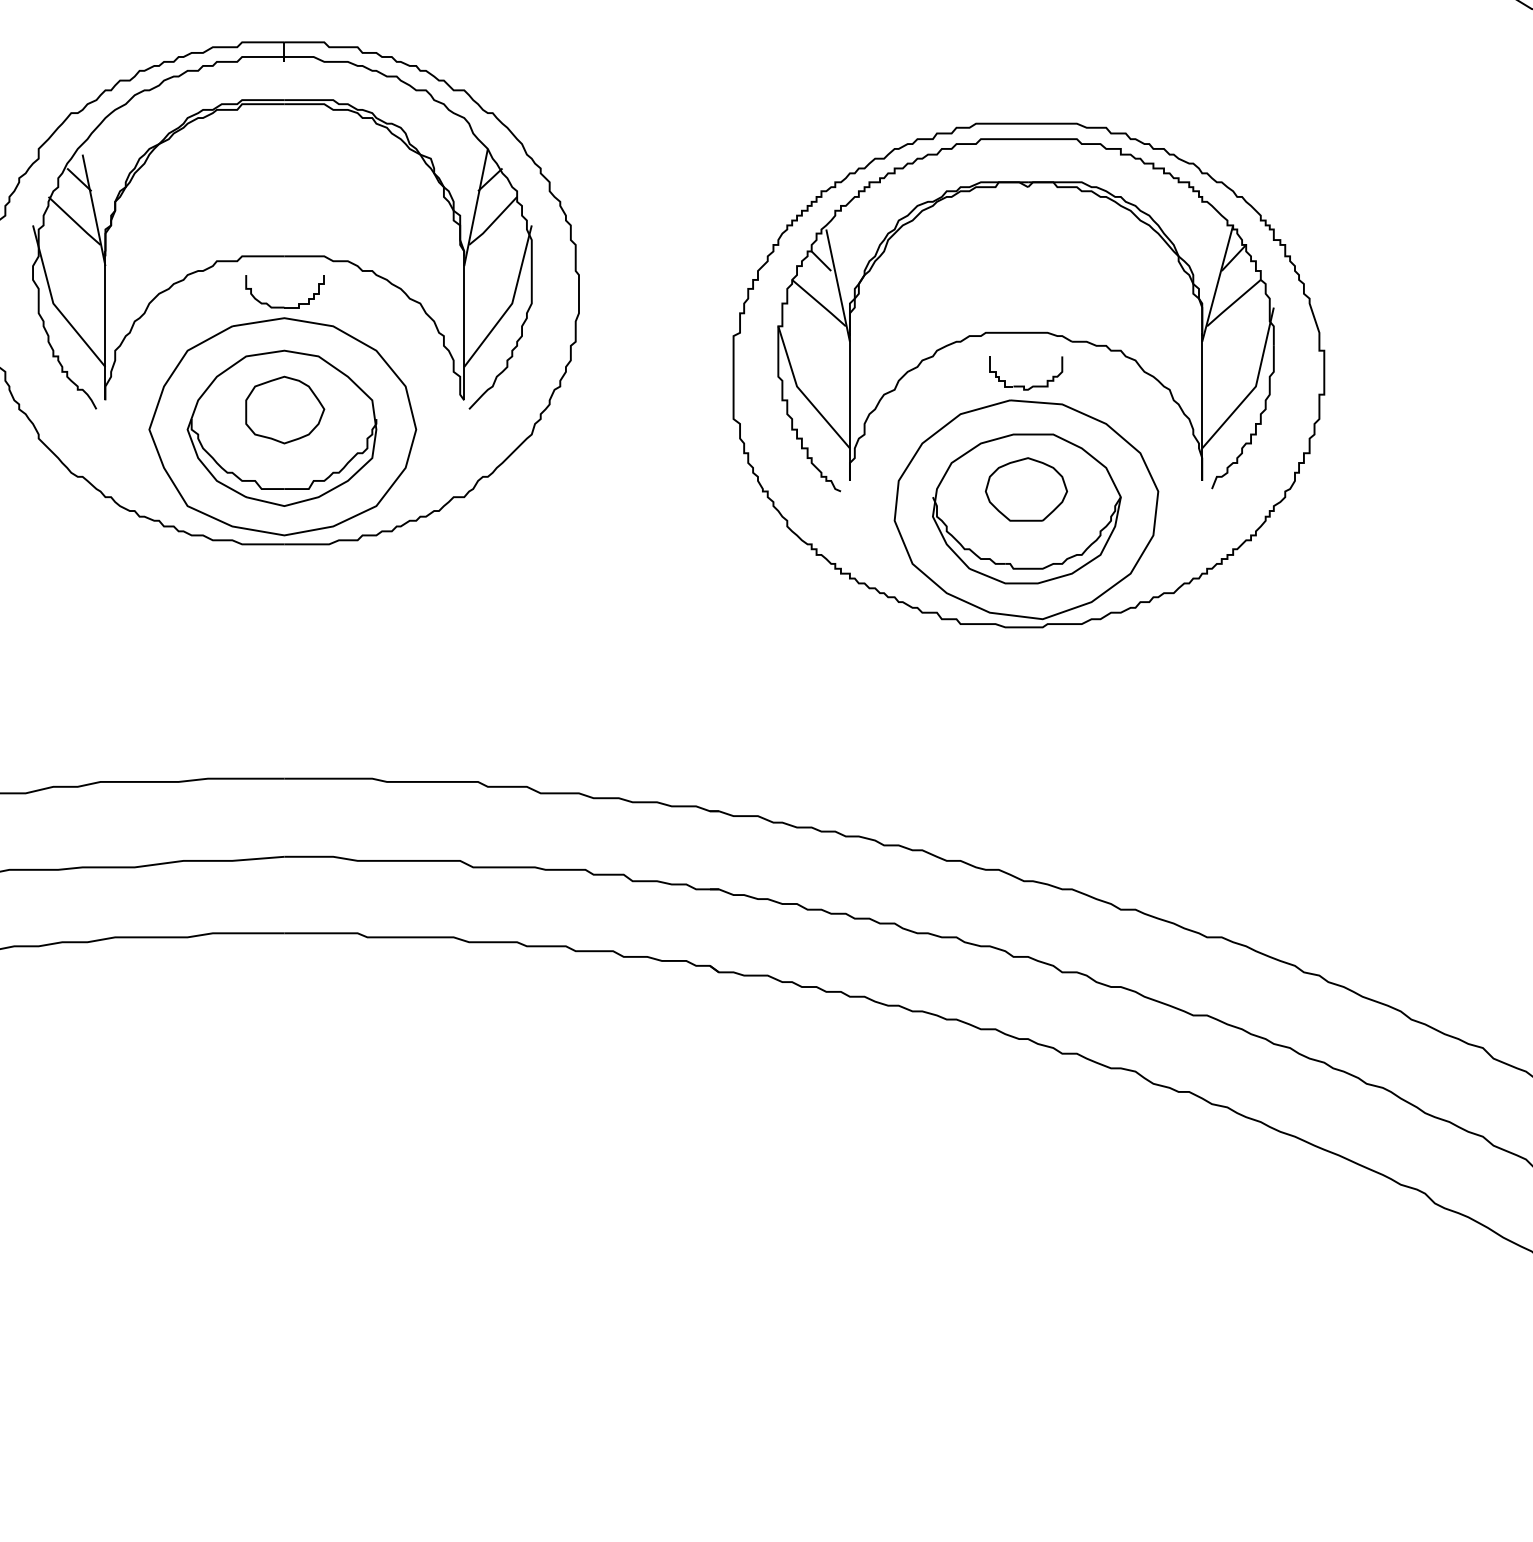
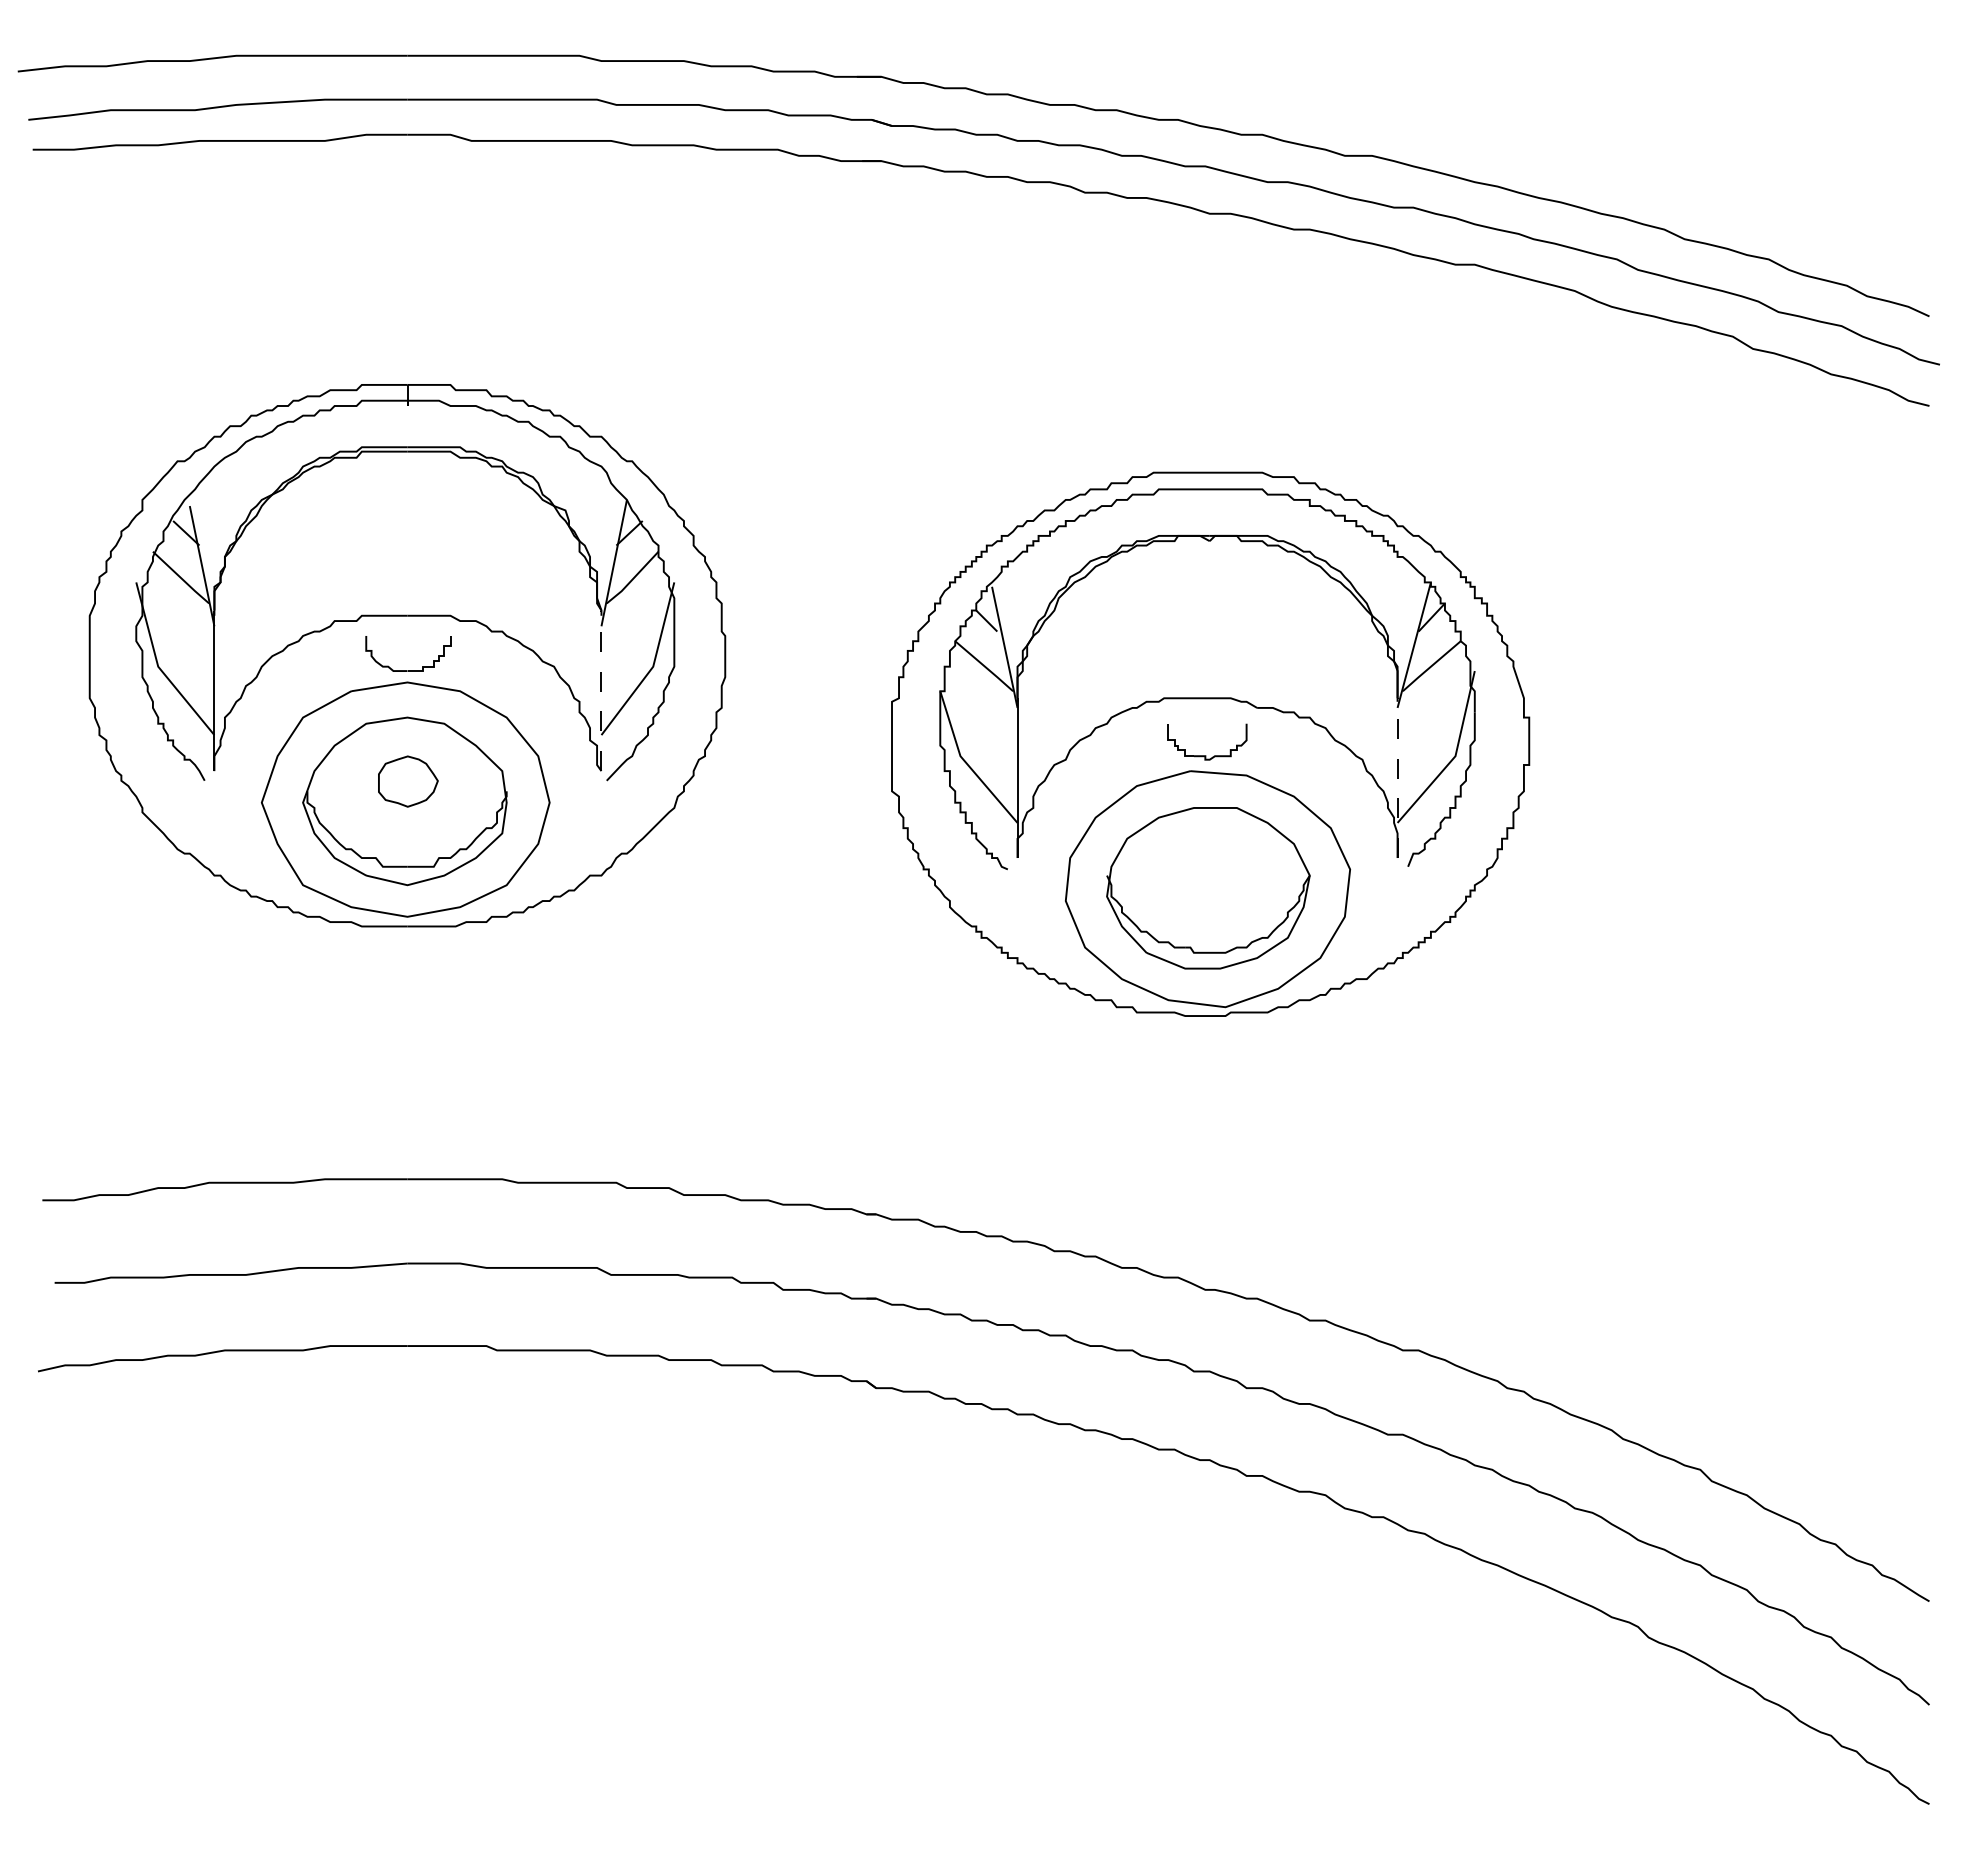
line: (464, 325) -> (601, 690), solid -> dashed
line: (1202, 407) -> (1397, 778), solid -> dashed
part: (285, 409) -> (408, 781), size x0.7
part: (1026, 488) -> (1207, 866), removed

